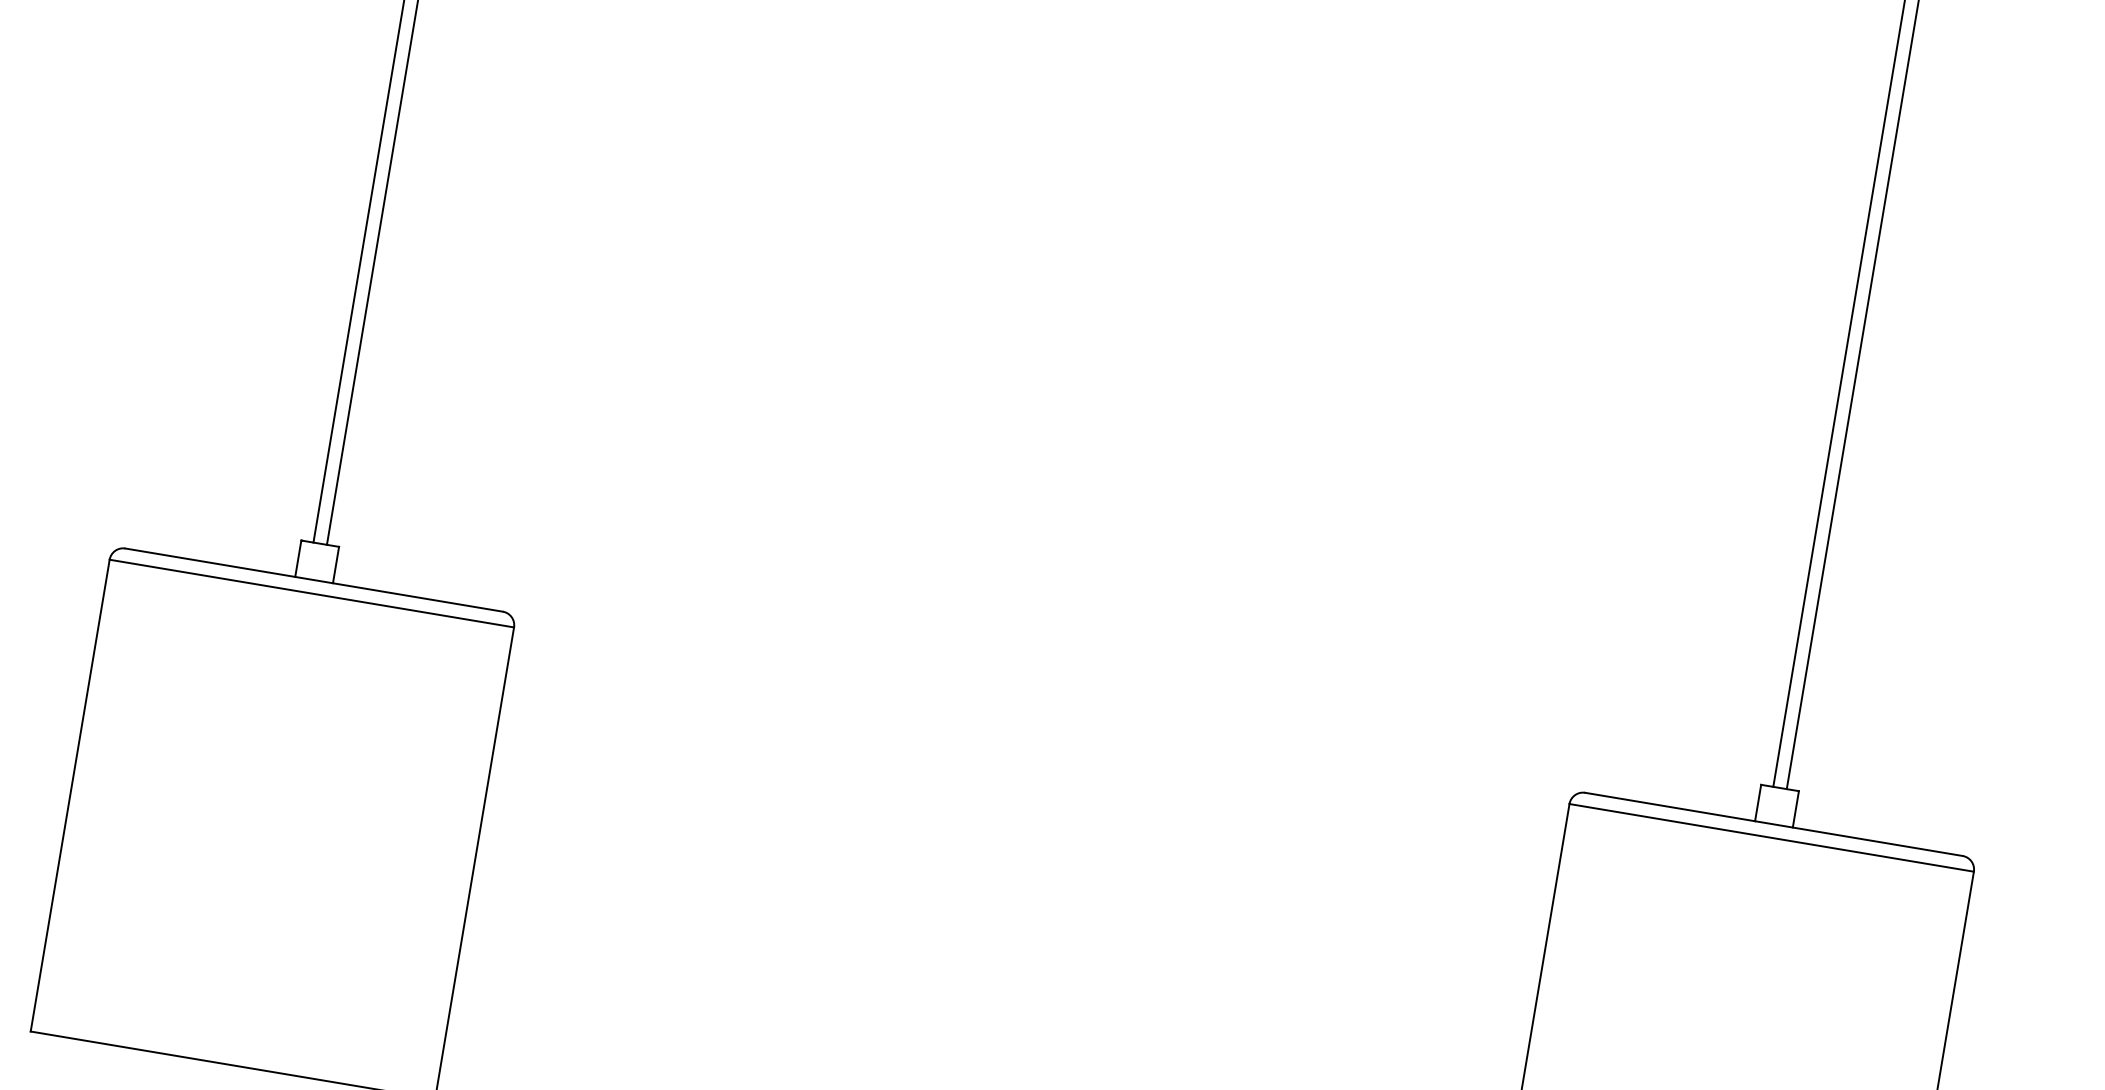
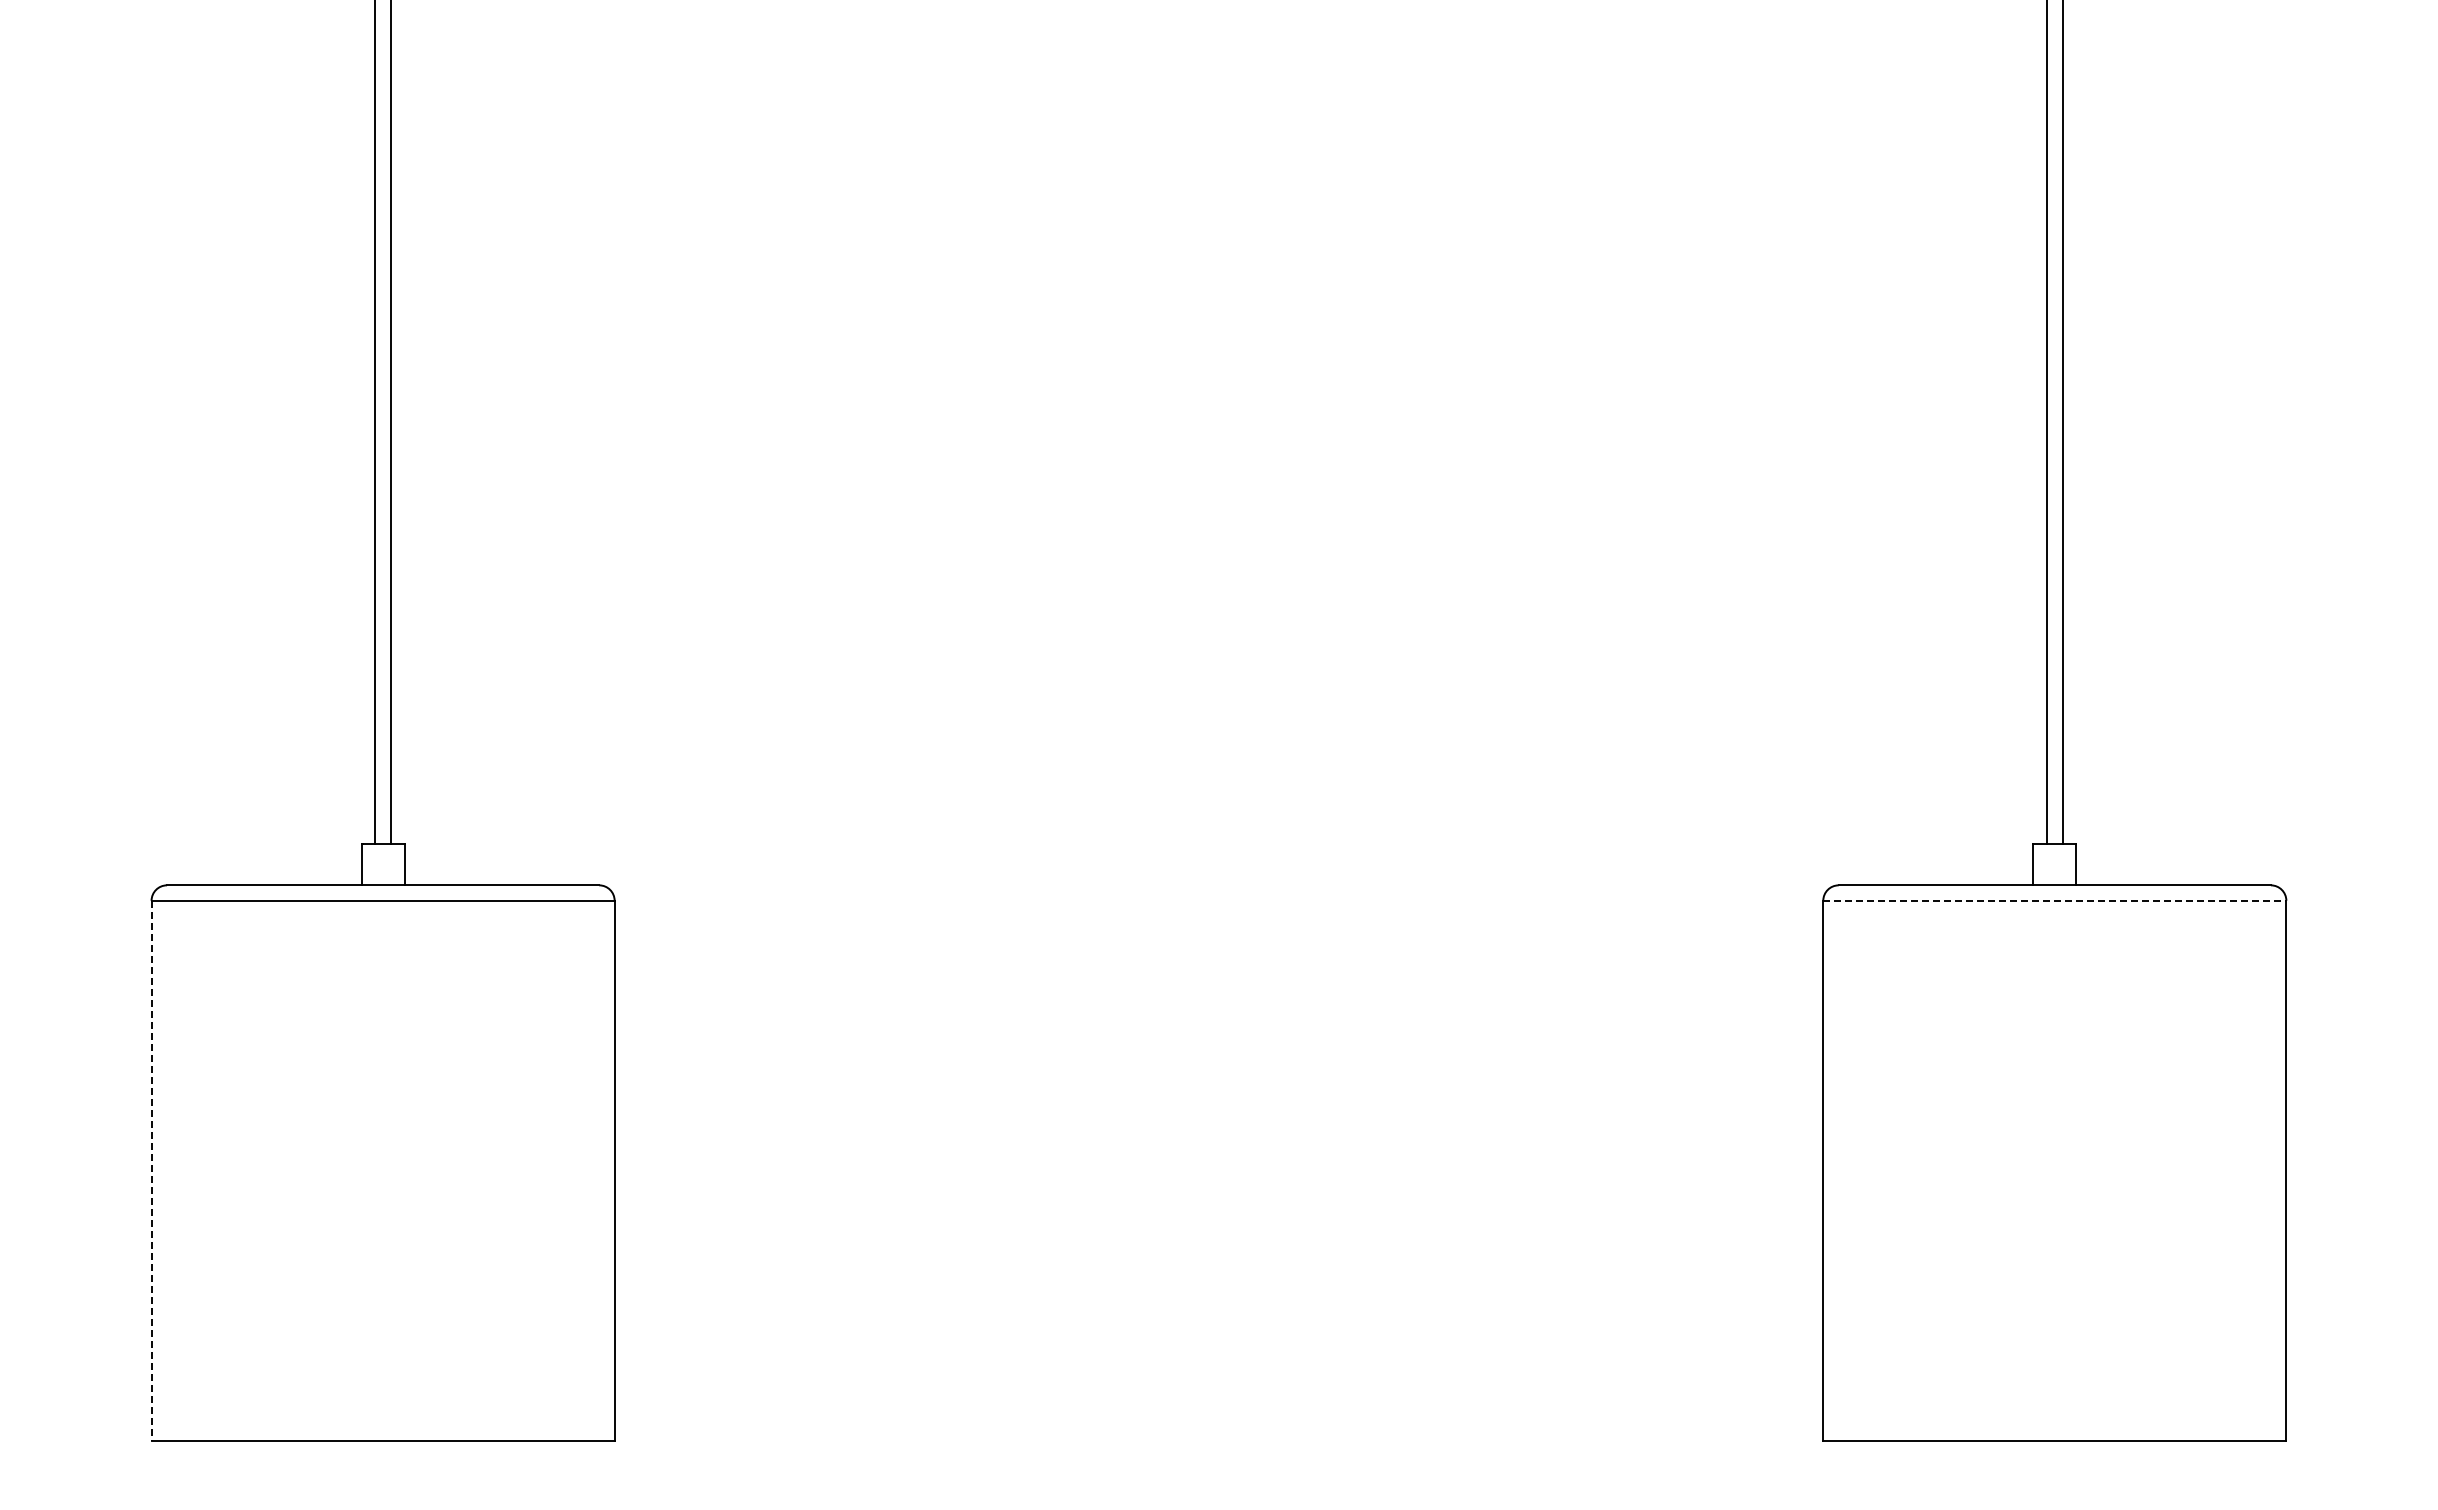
line: (70, 796) -> (151, 1171), solid -> dashed
line: (1771, 837) -> (2054, 900), solid -> dashed

